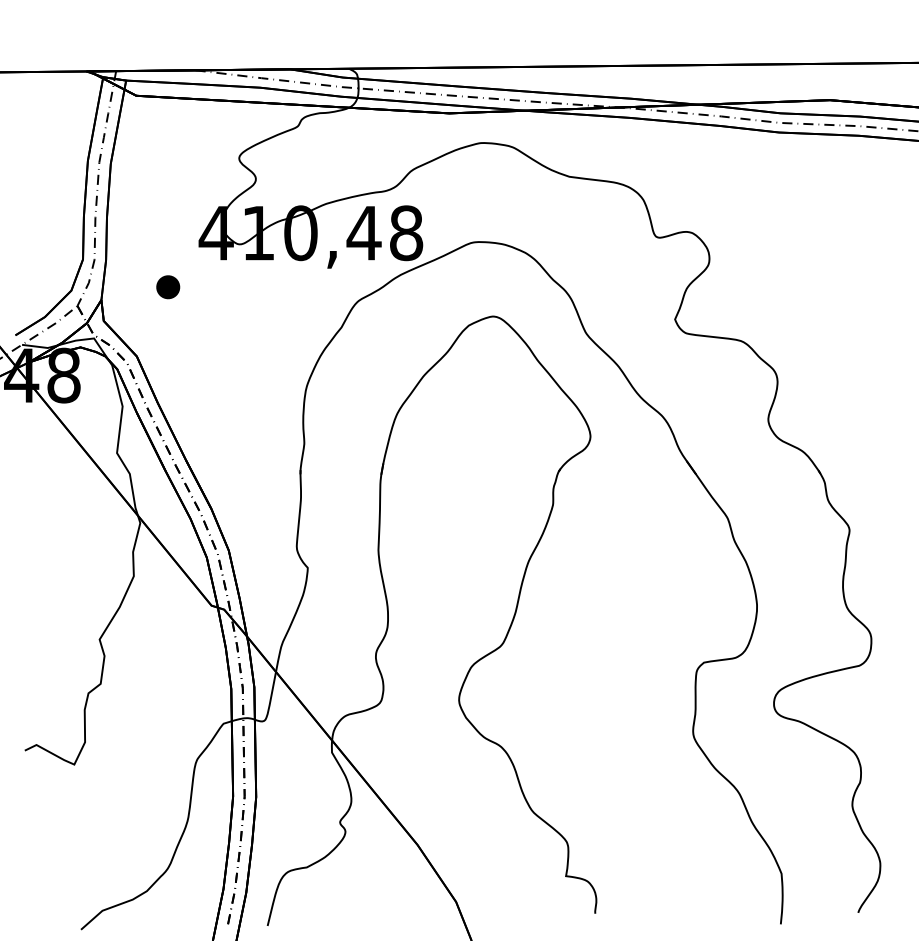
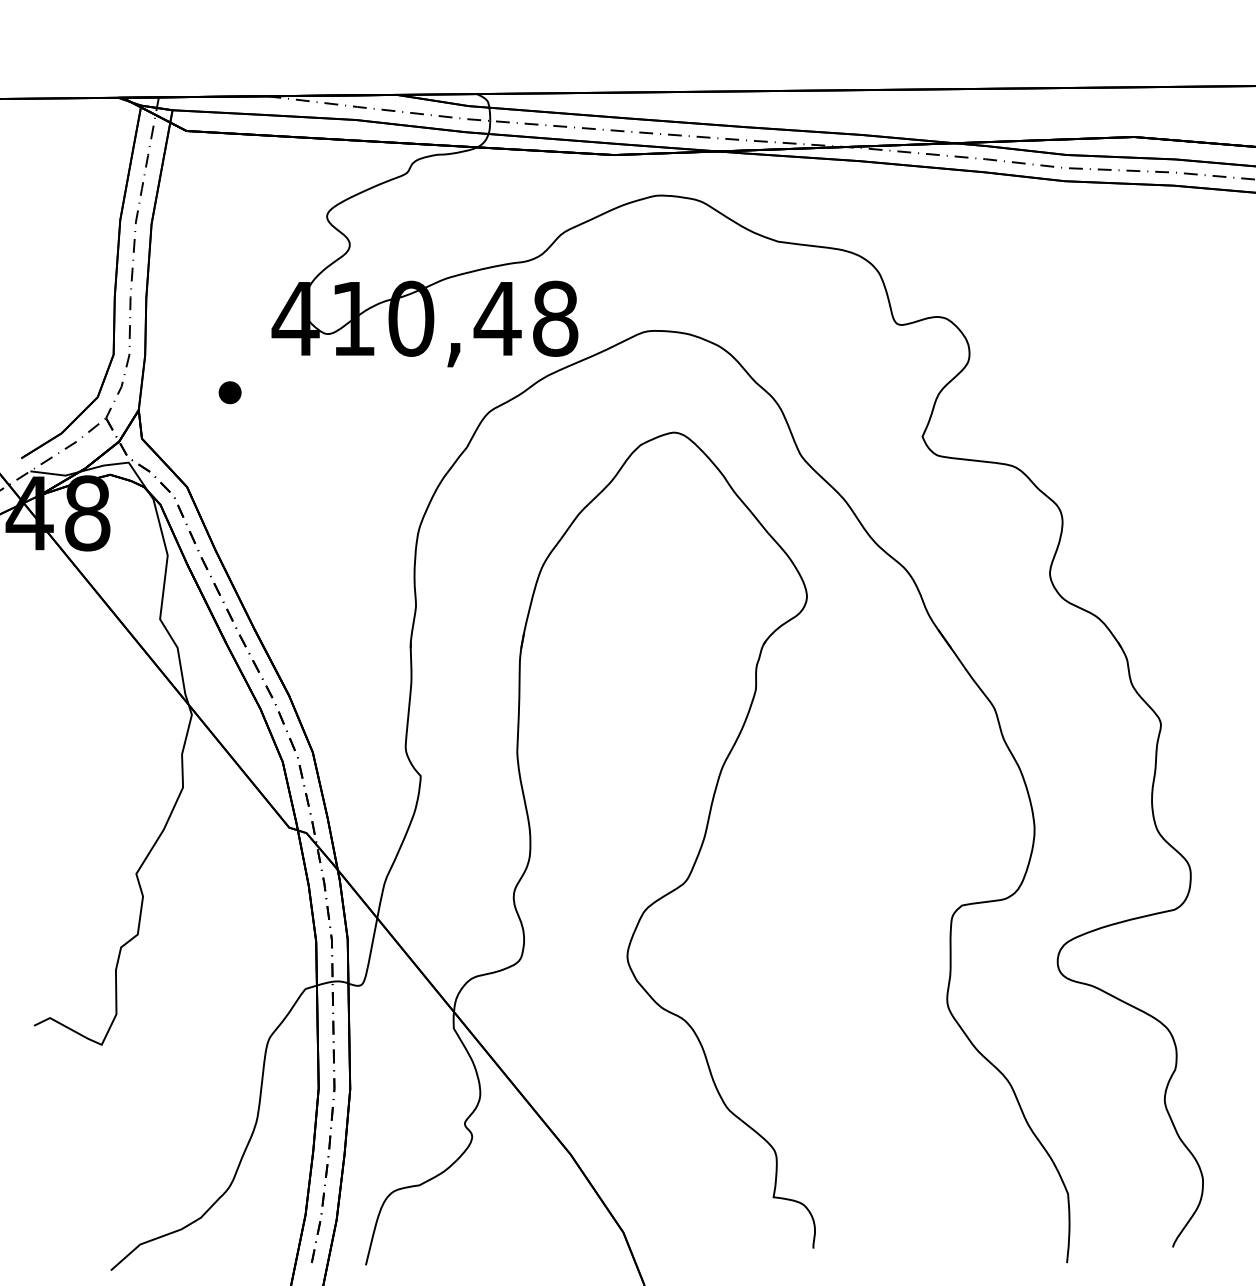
part: (168, 287) -> (230, 392), size x0.7

